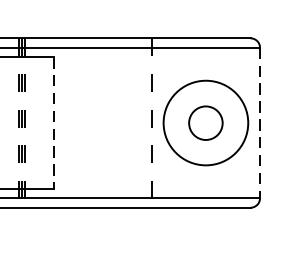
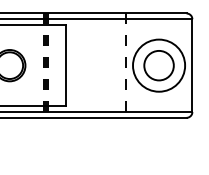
line: (54, 122) -> (65, 65), dashed -> solid
circle: (205, 122) -> (158, 65), size x1.43
line: (260, 124) -> (192, 66), dashed -> solid

